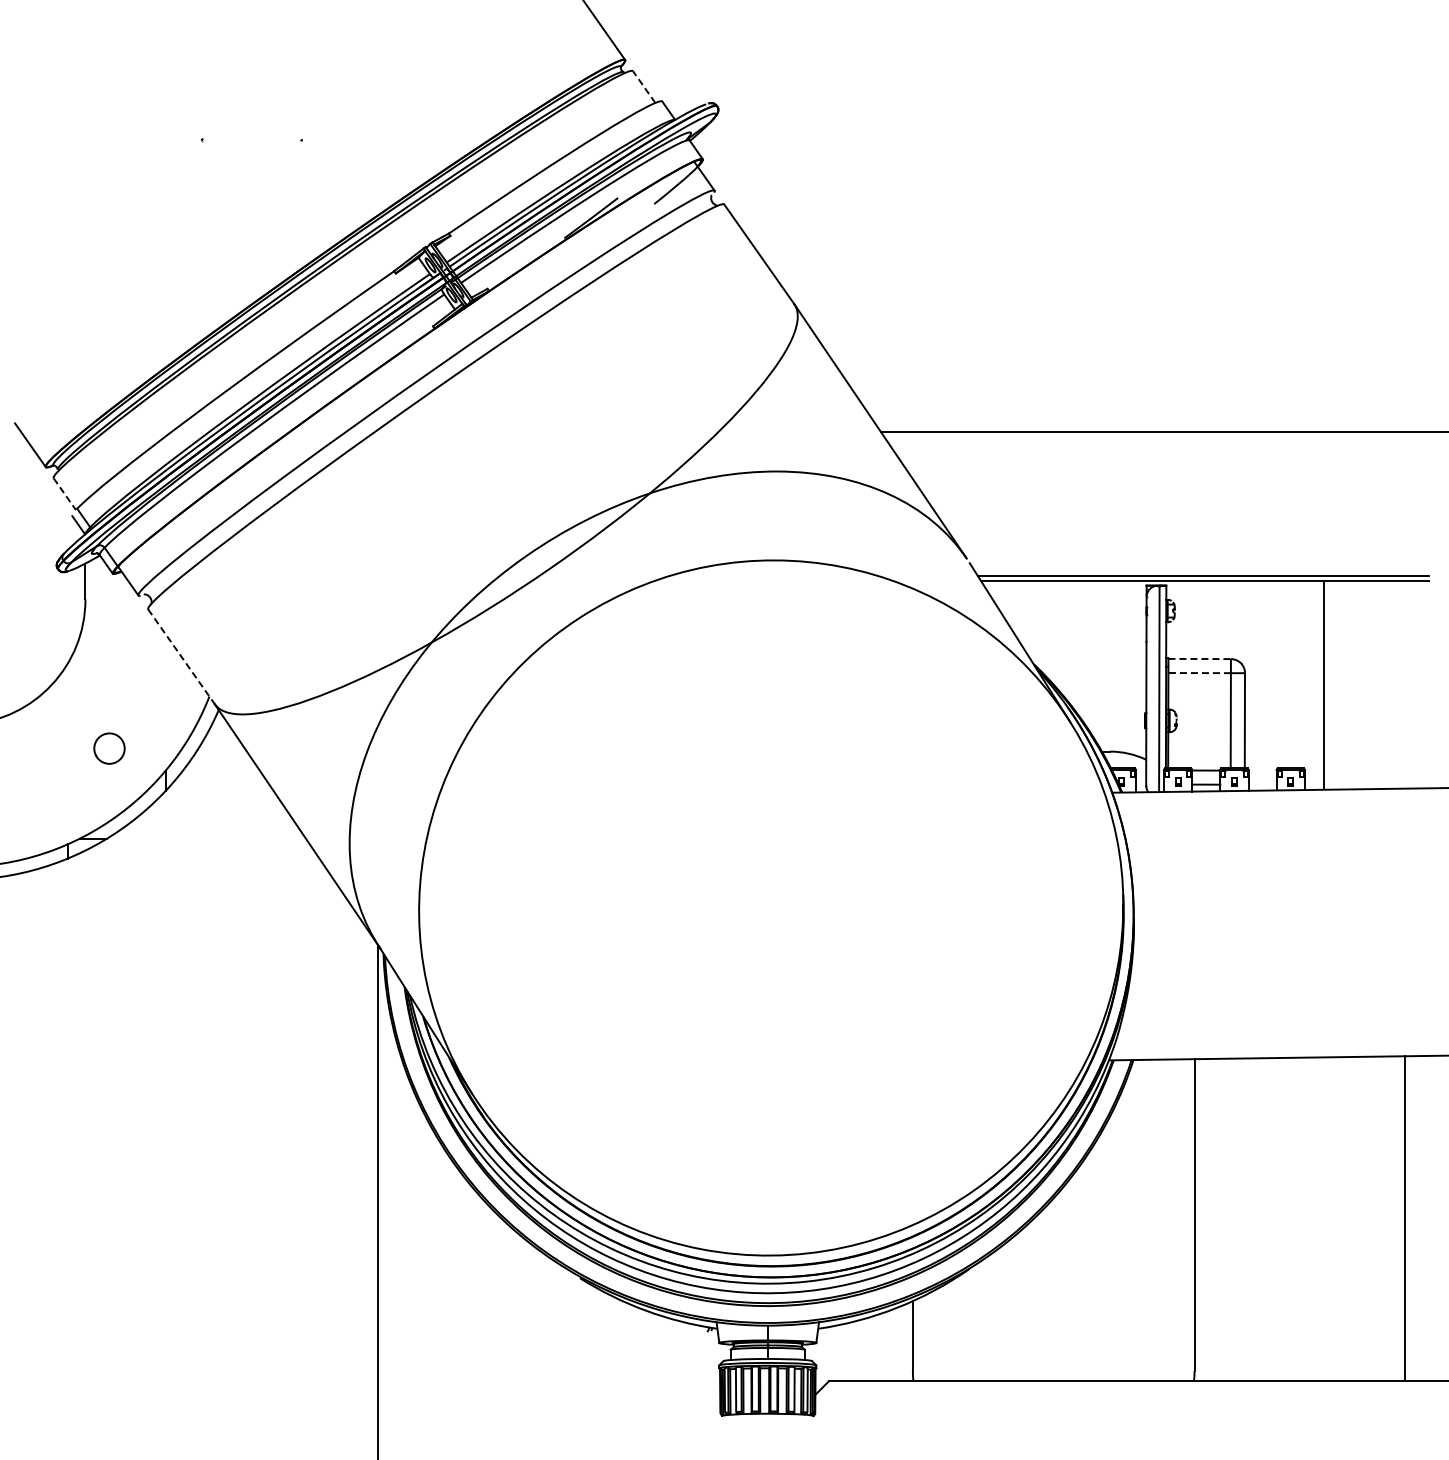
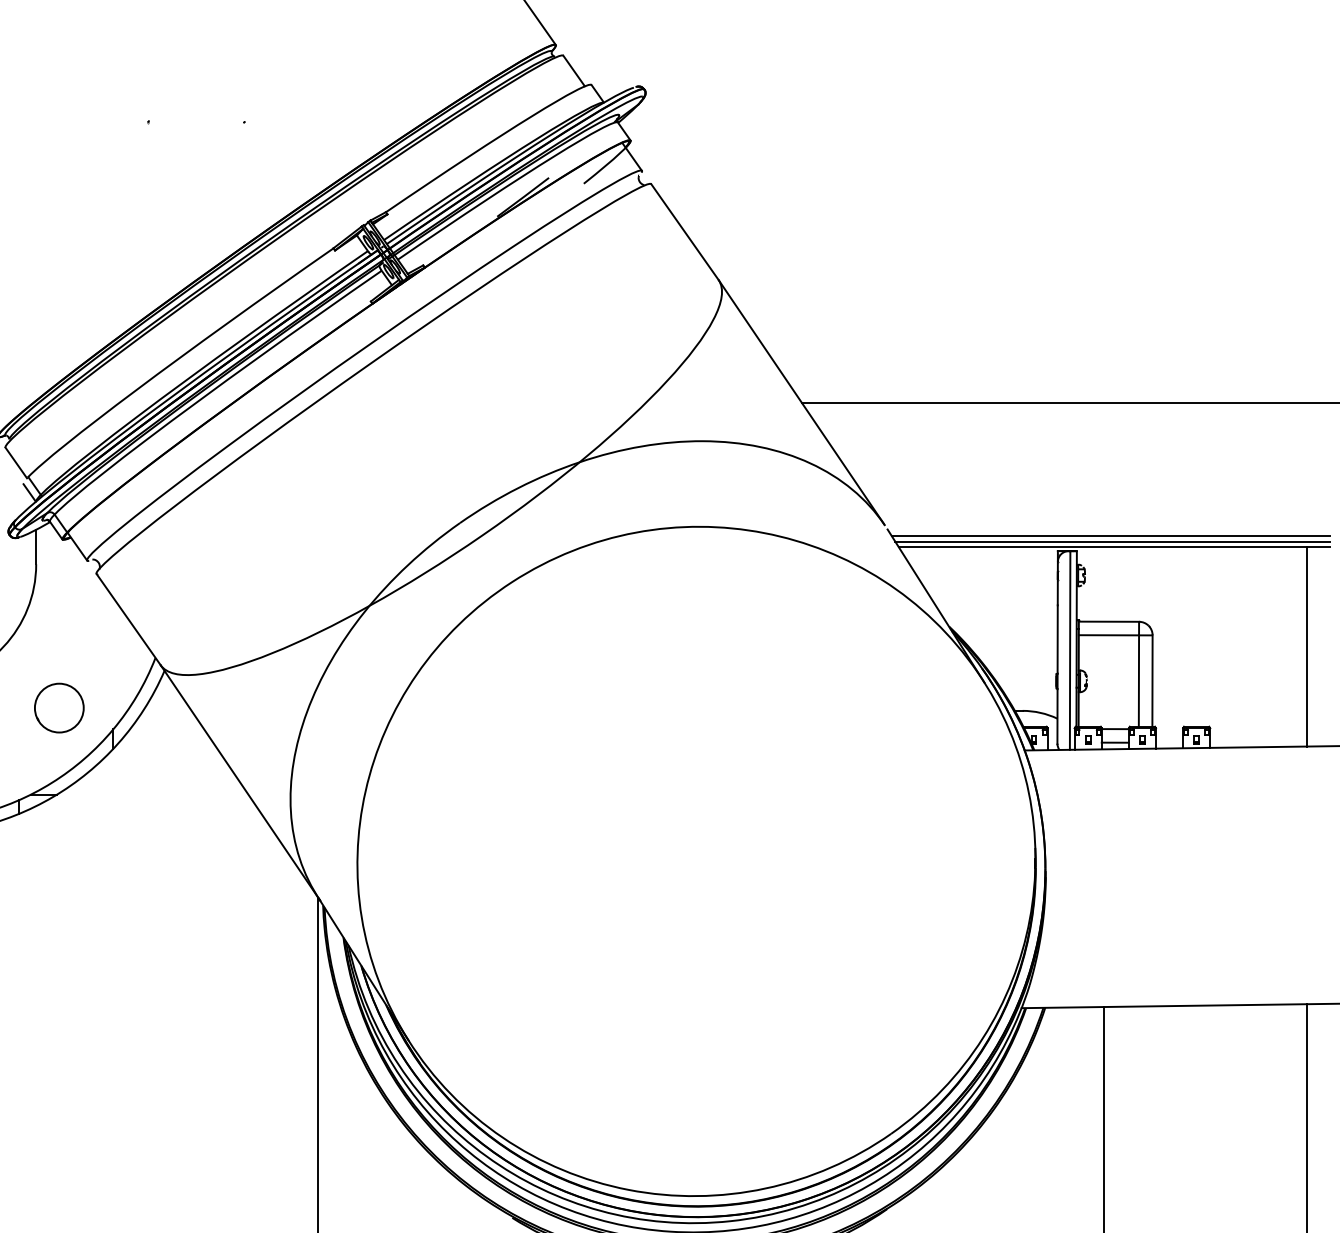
line: (643, 86) -> (573, 70), dashed -> solid
line: (65, 494) -> (16, 463), dashed -> solid
line: (1201, 570) -> (1110, 536), added
line: (181, 656) -> (128, 619), dashed -> solid
line: (1200, 659) -> (1109, 622), dashed -> solid
line: (1199, 673) -> (1108, 635), dashed -> solid
line: (1324, 684) -> (1307, 646), moved
circle: (109, 748) -> (59, 707), size x1.67

